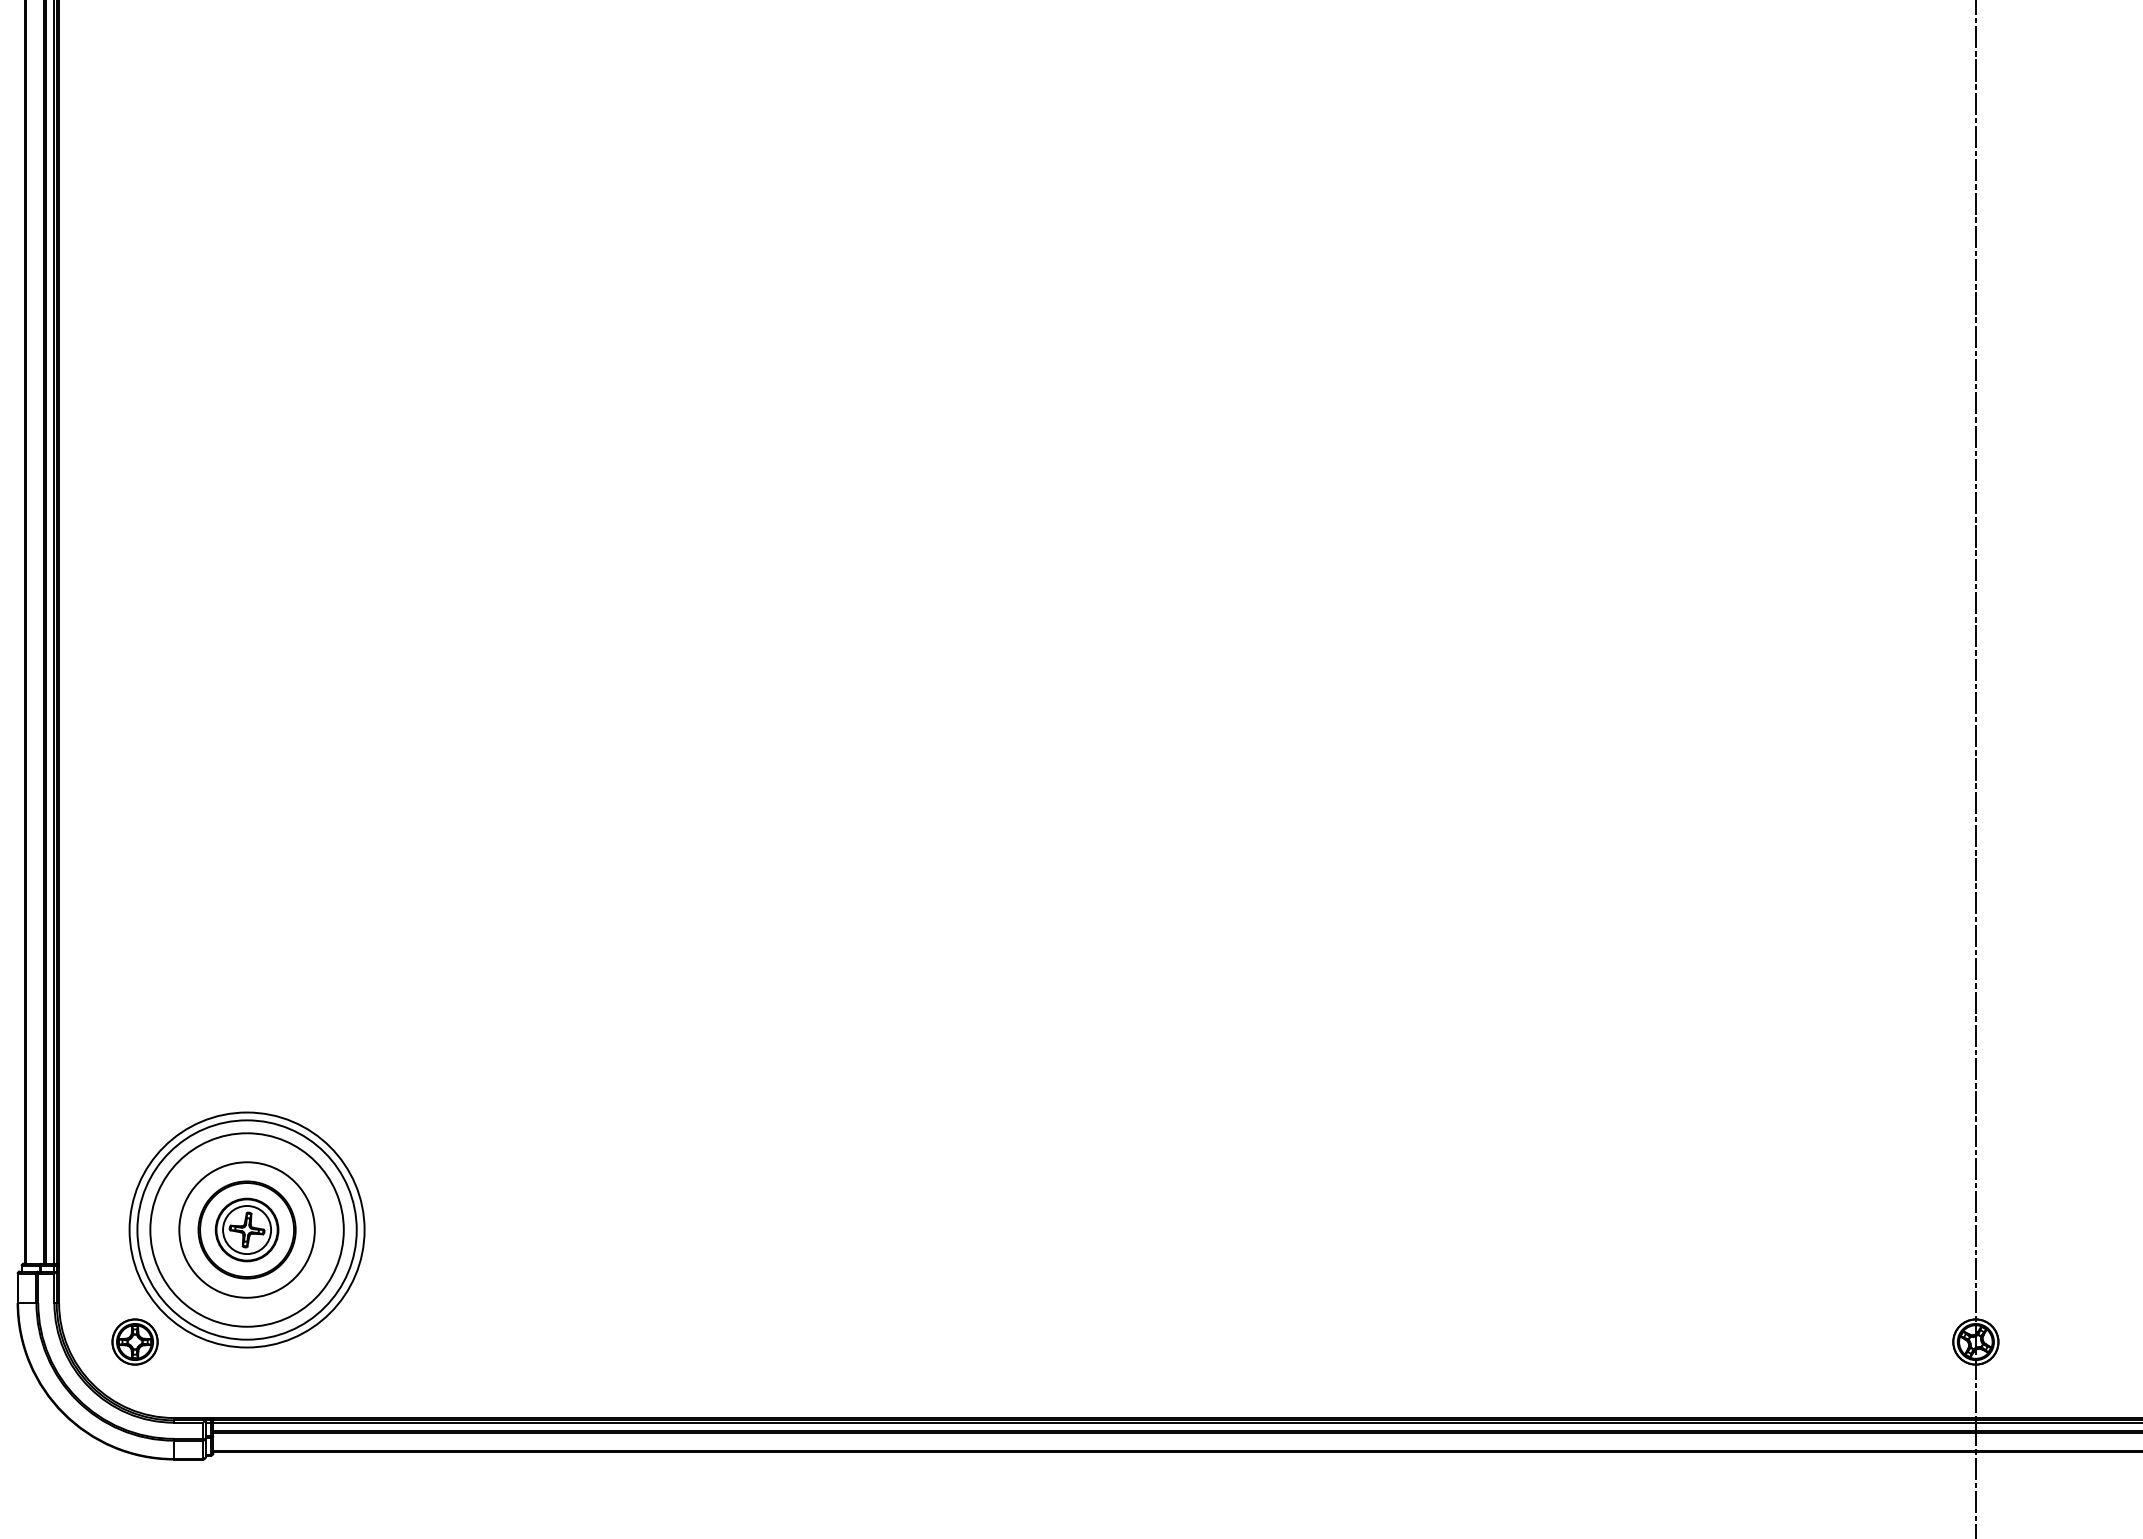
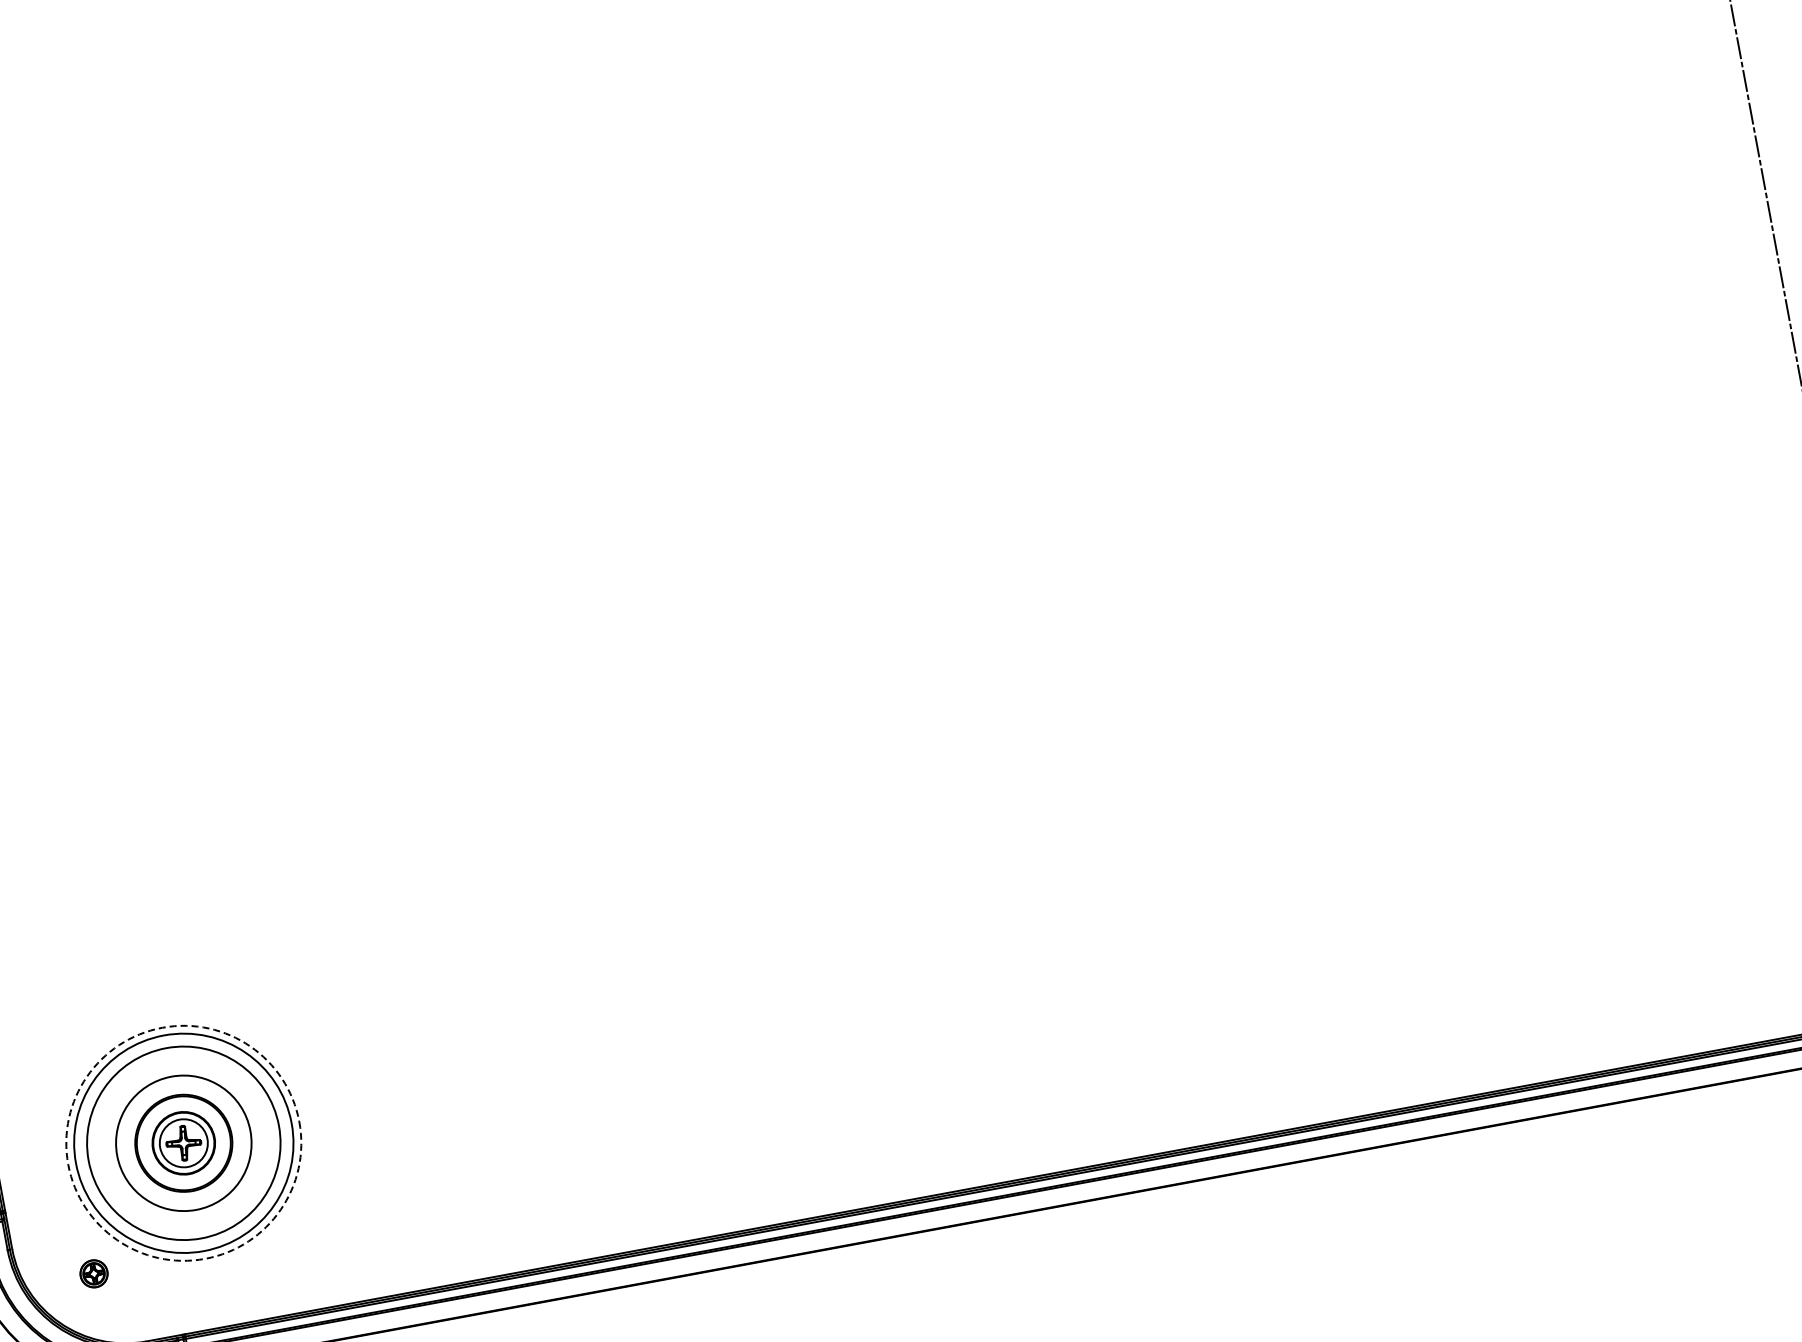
circle: (246, 1229) -> (183, 1142), solid -> dashed
part: (134, 1341) -> (93, 1273), size x0.6

